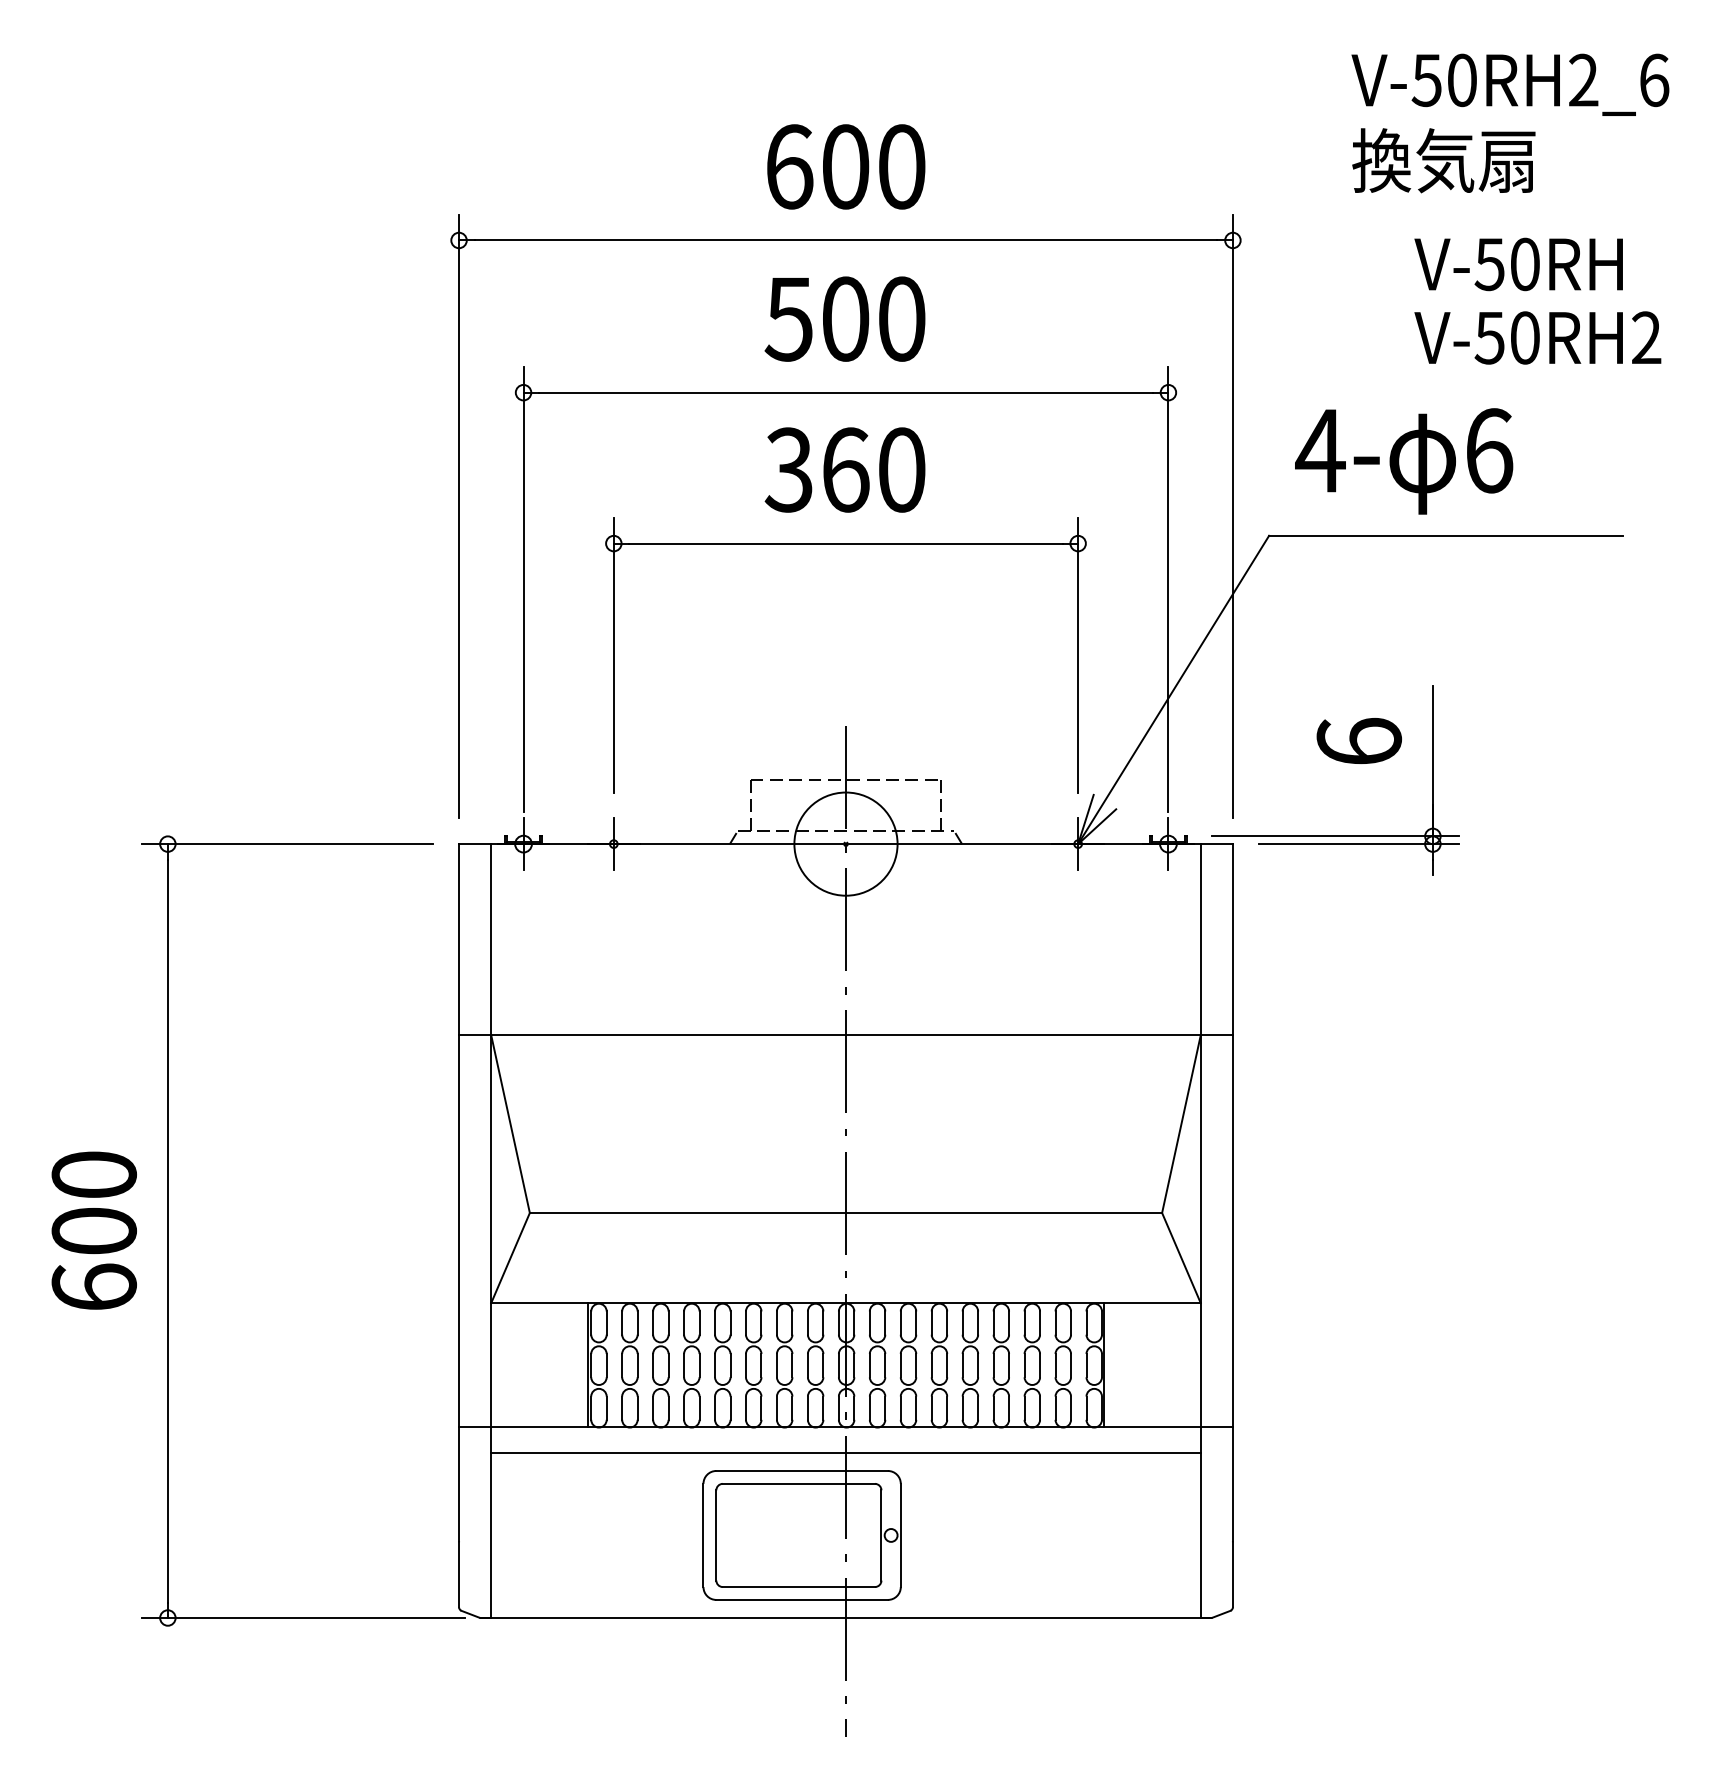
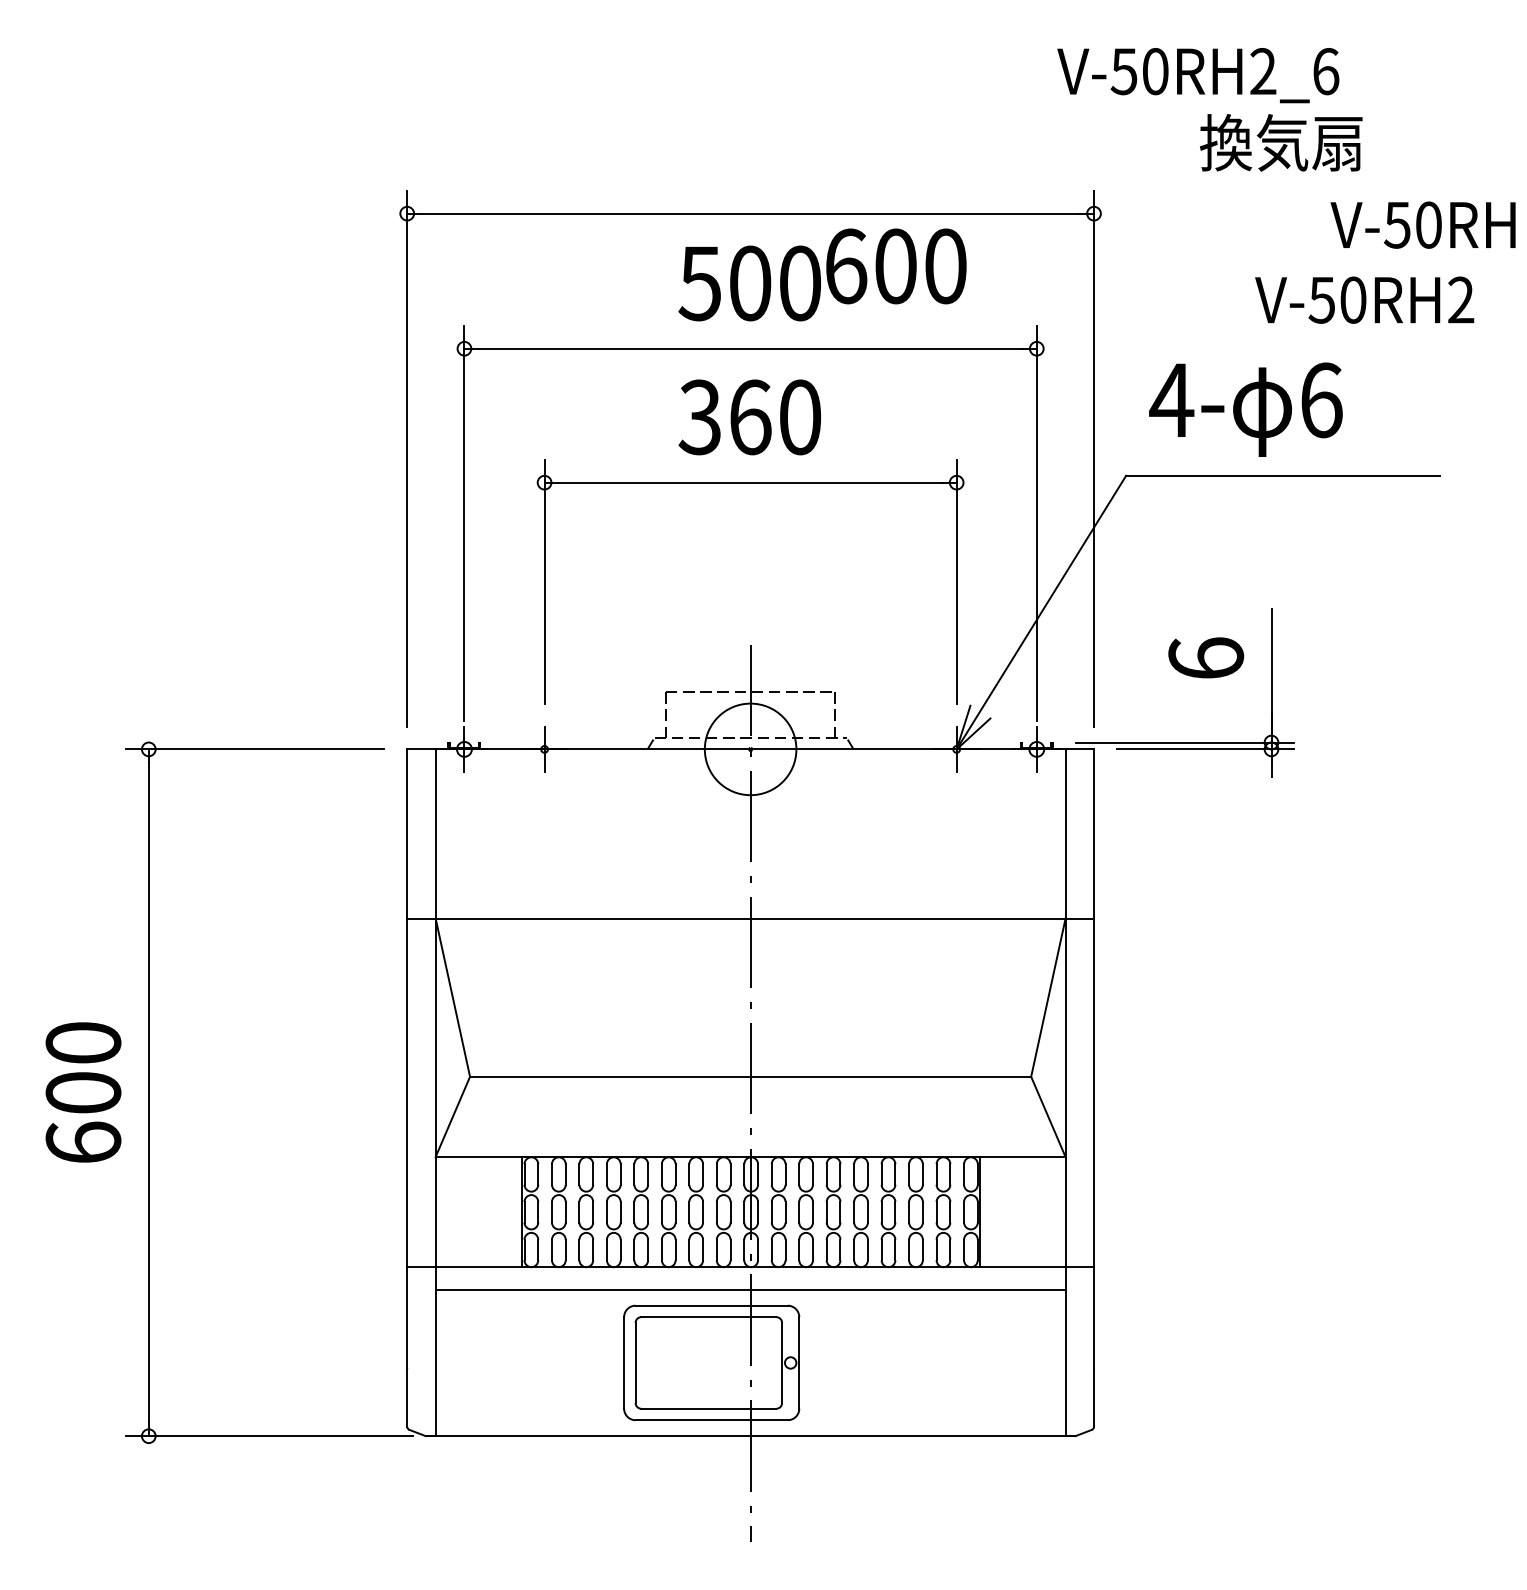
text: (1510, 84) -> (1198, 75), moved
text: (846, 166) -> (896, 266), moved
text: (1518, 264) -> (1422, 225), moved

